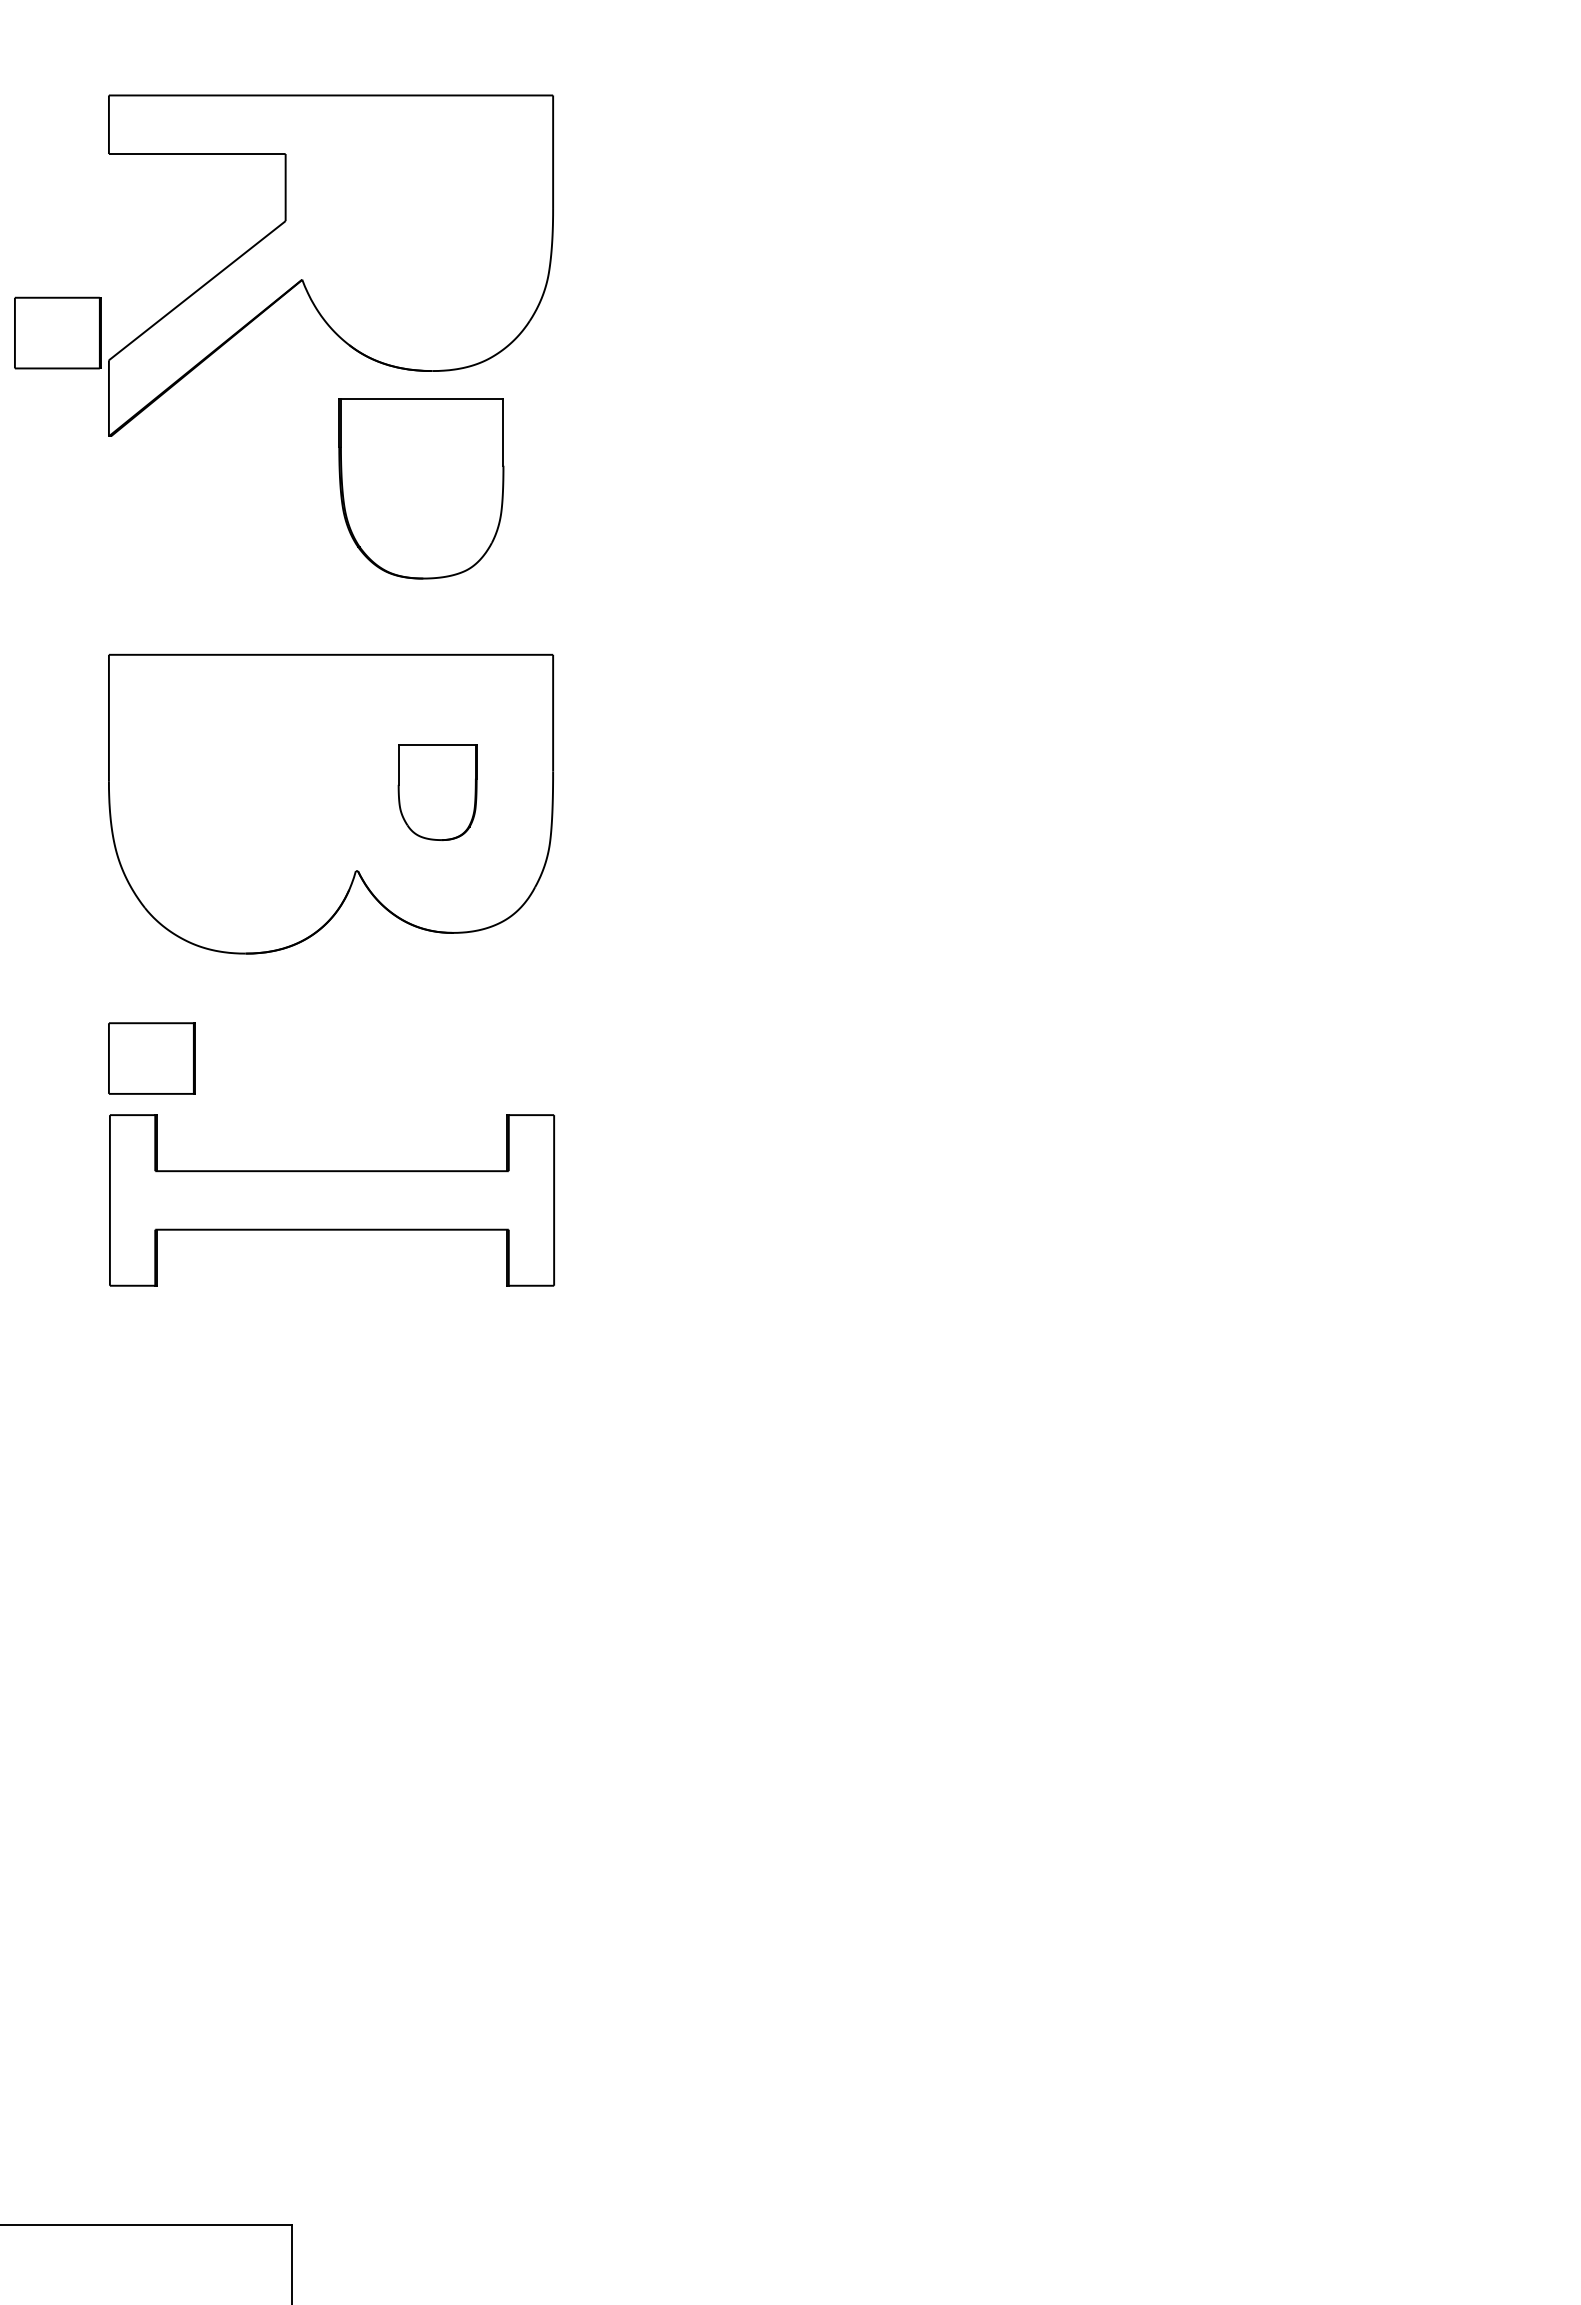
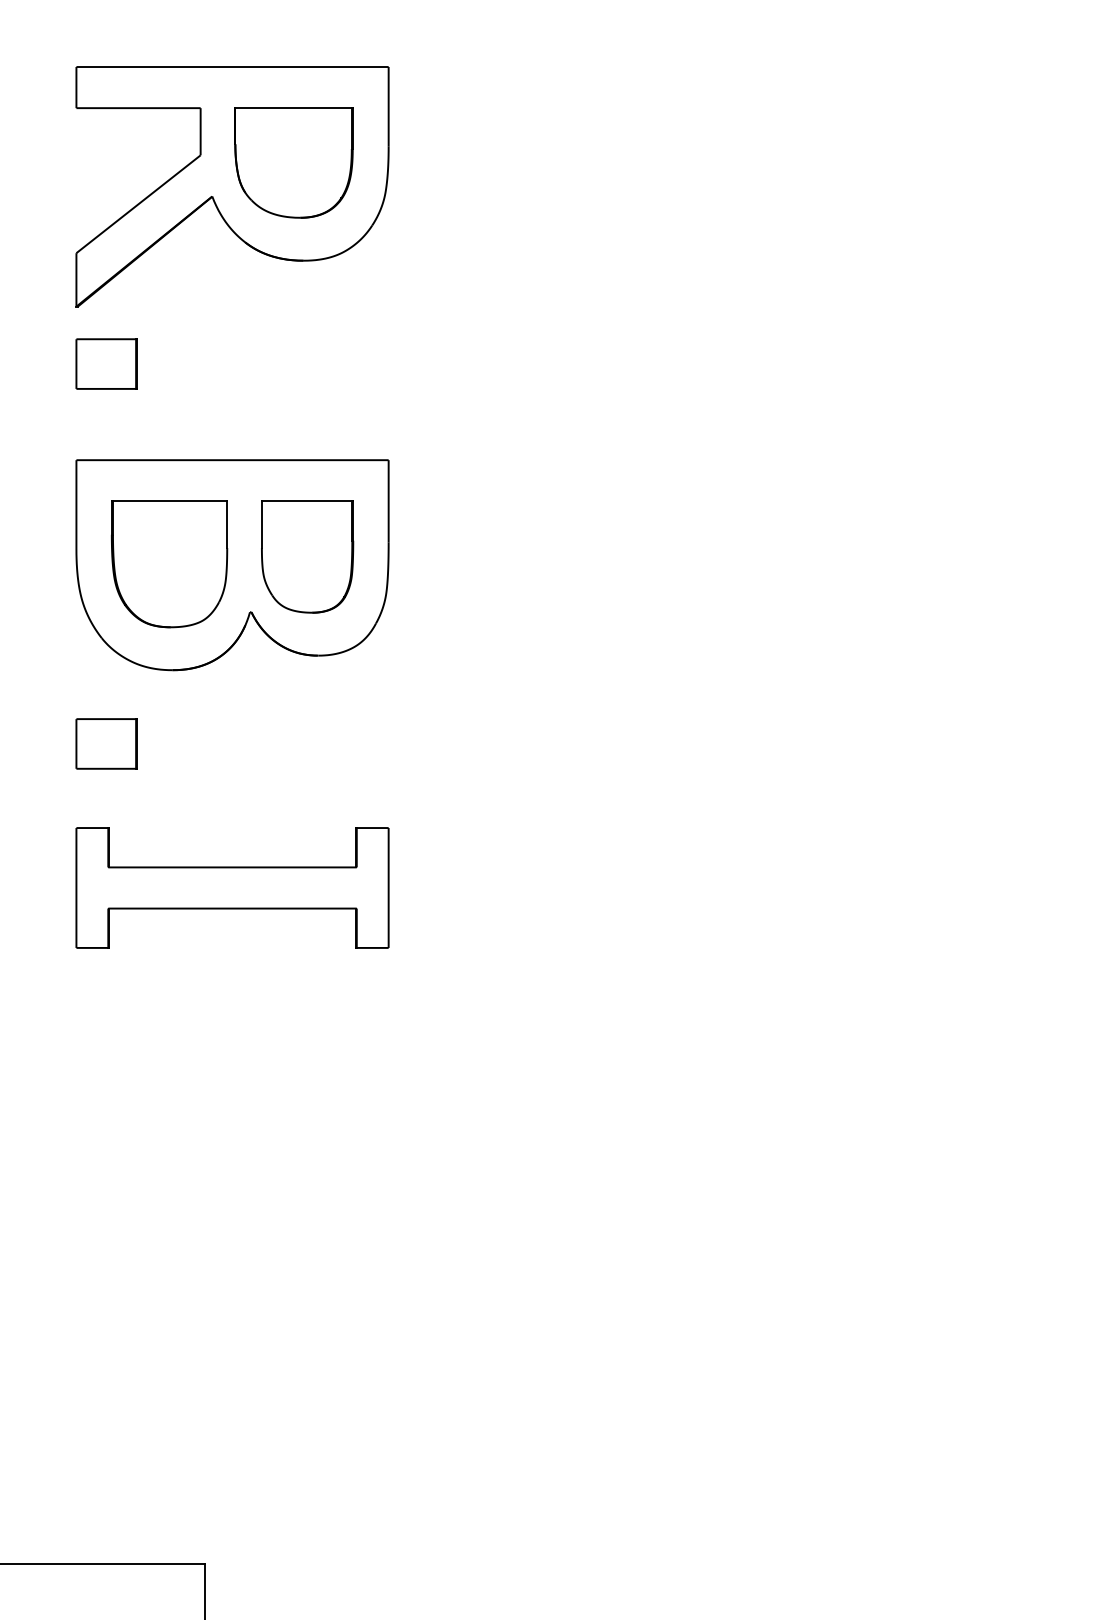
part: (418, 231) -> (294, 162), added
part: (57, 332) -> (106, 363), moved
part: (421, 488) -> (169, 563), moved
part: (437, 792) -> (307, 556), size x1.67
part: (331, 1200) -> (232, 888), moved

